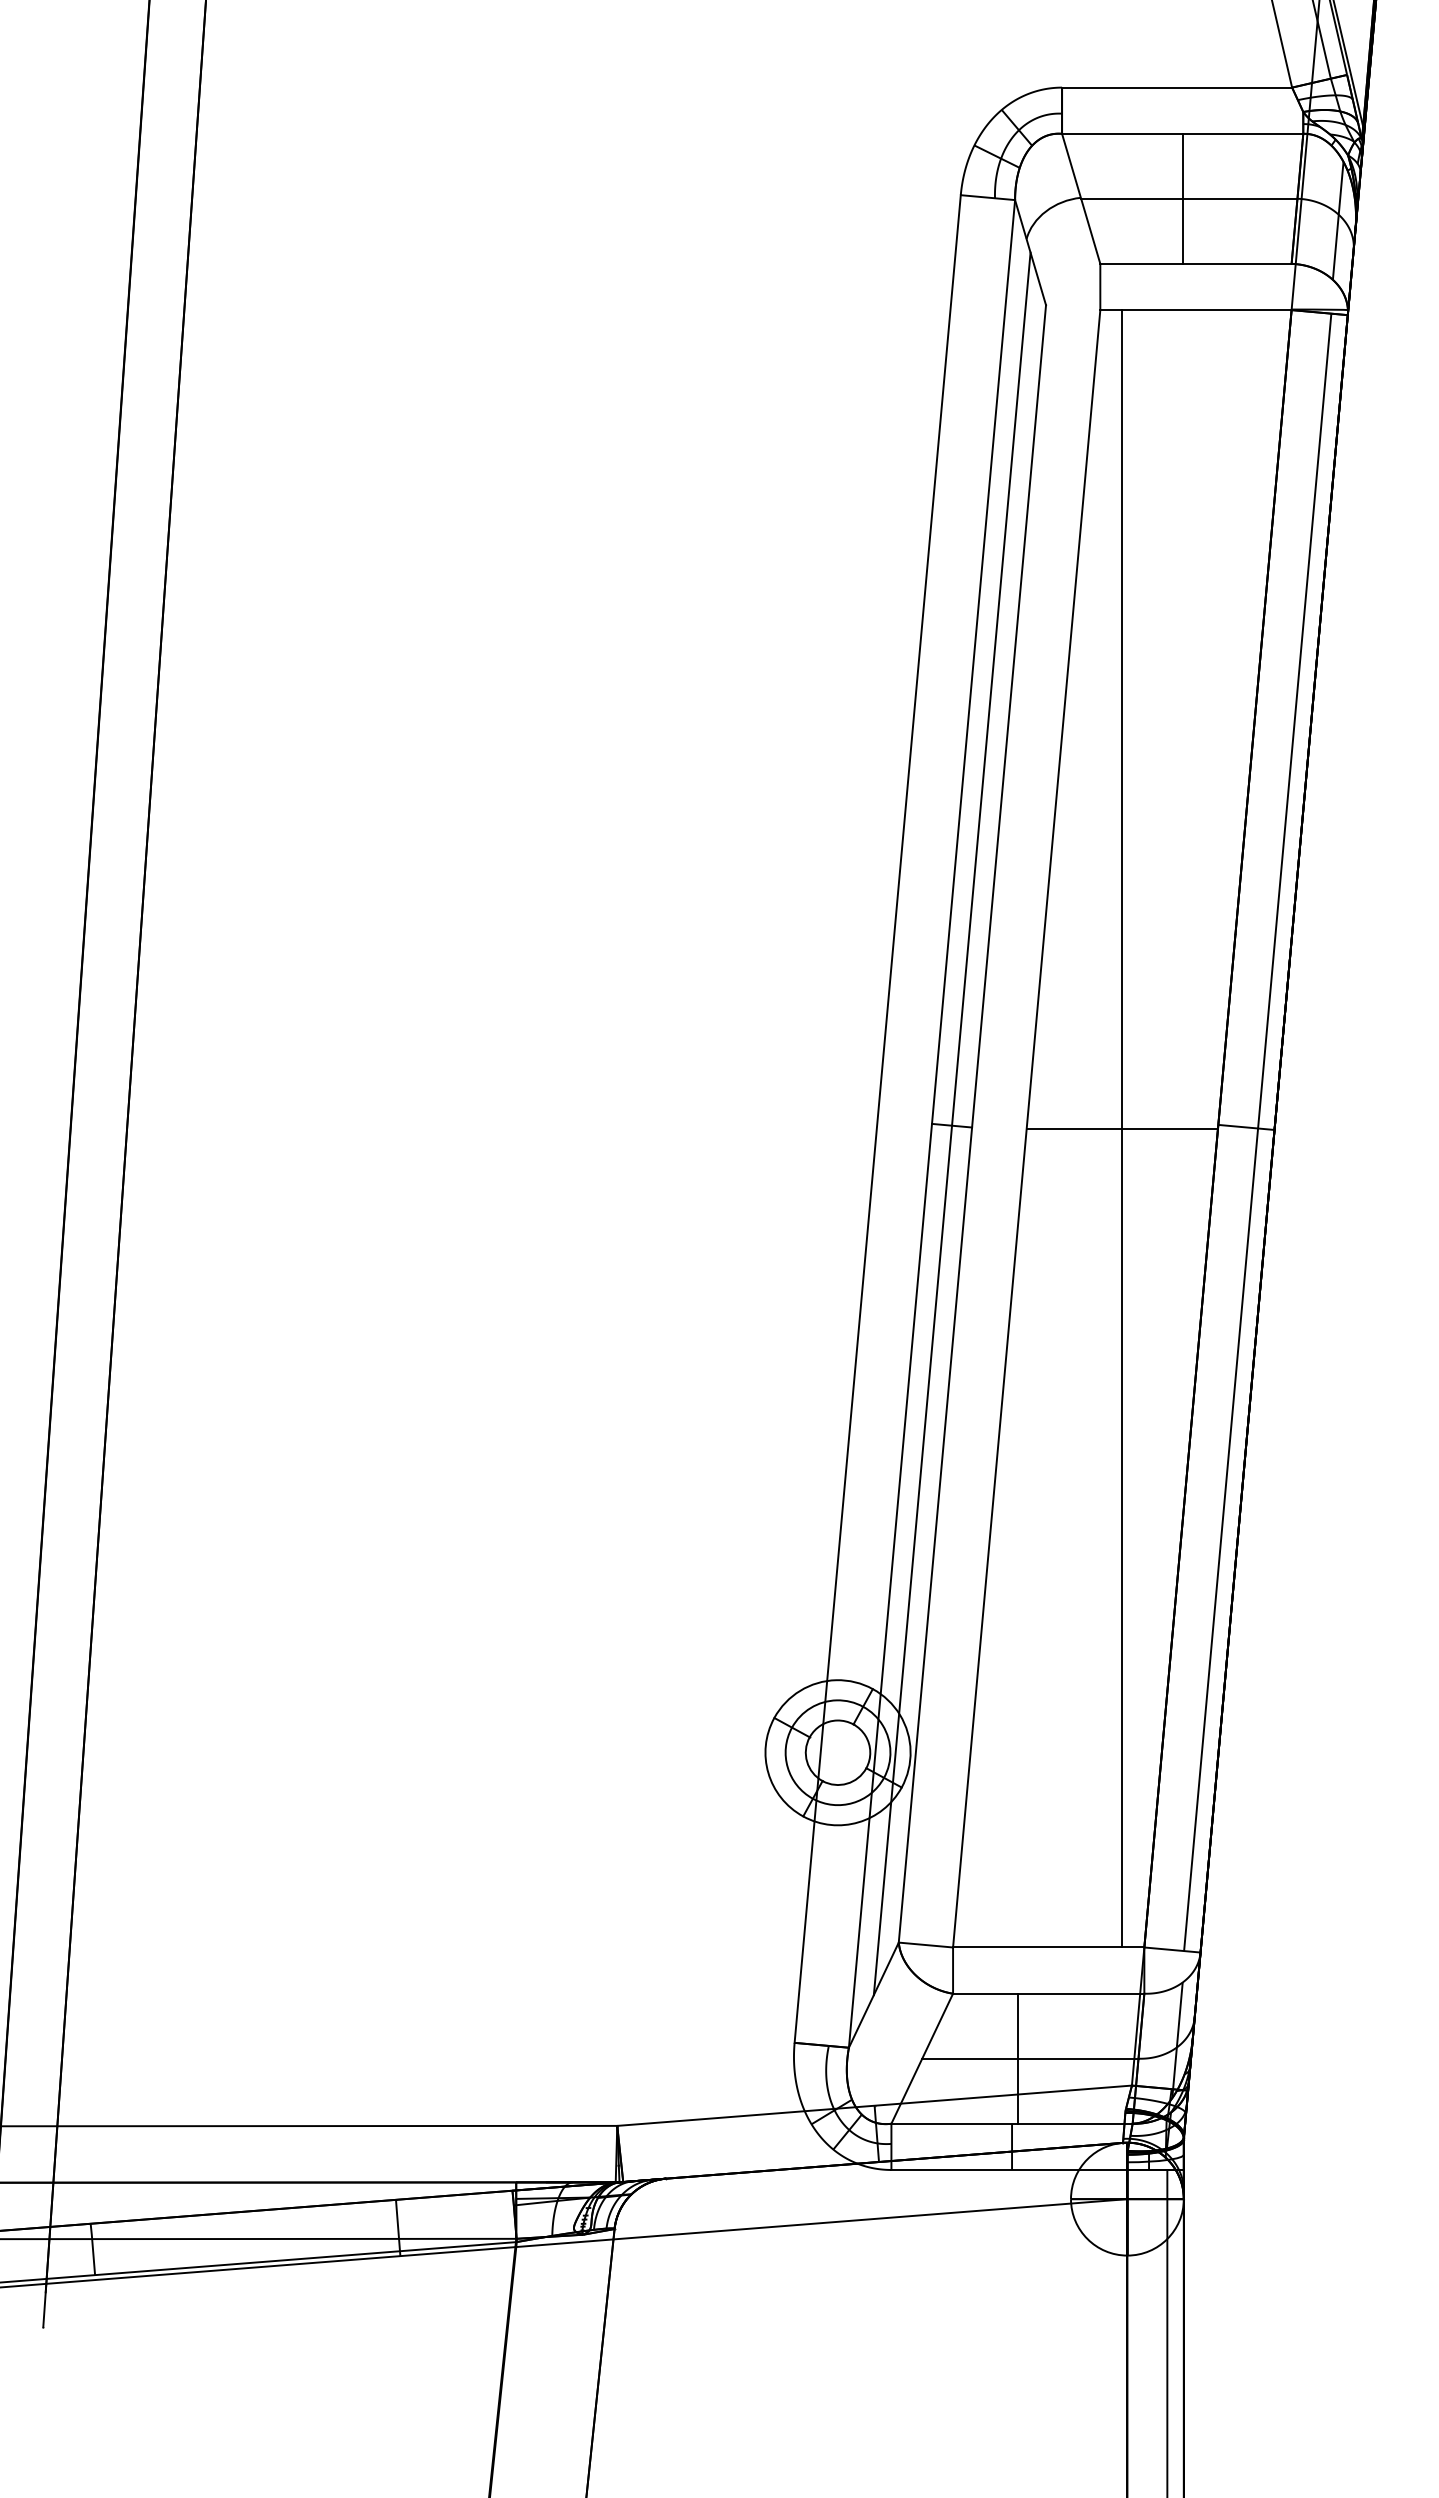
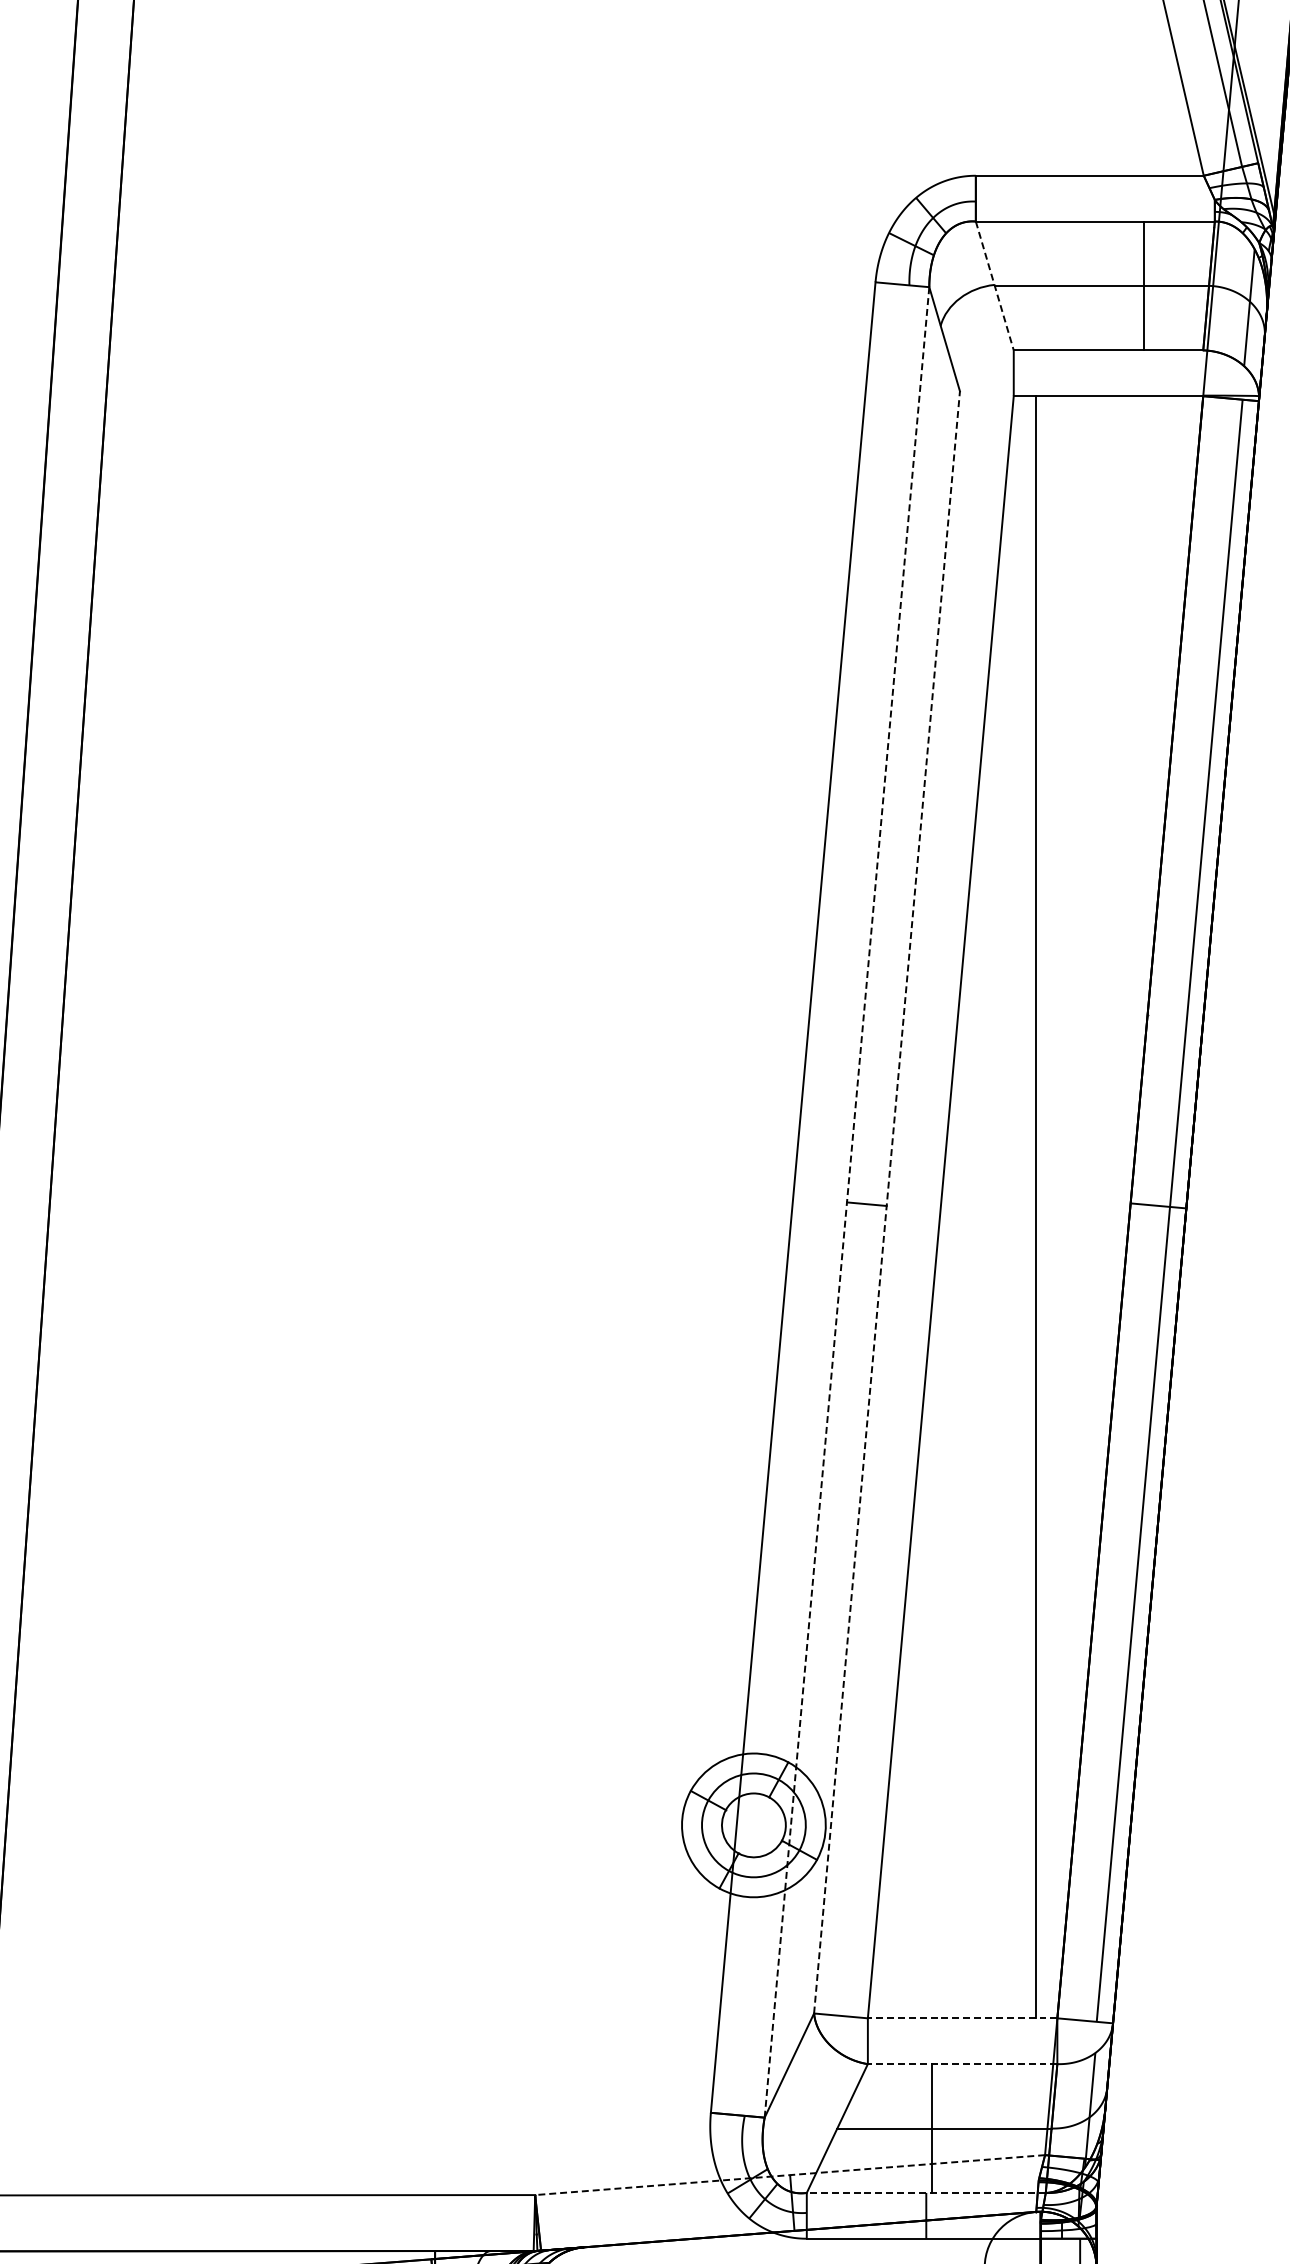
line: (1081, 198) -> (995, 285), solid -> dashed
line: (1182, 198) -> (1143, 285), moved
line: (932, 1123) -> (847, 1202), solid -> dashed
line: (951, 1123) -> (866, 1202), removed
line: (972, 1123) -> (887, 1202), solid -> dashed
line: (1121, 1128) -> (1034, 1206), removed
line: (1048, 1947) -> (962, 2018), solid -> dashed
line: (1048, 1993) -> (962, 2063), solid -> dashed
line: (874, 2105) -> (790, 2174), solid -> dashed
line: (1012, 2123) -> (926, 2192), solid -> dashed

